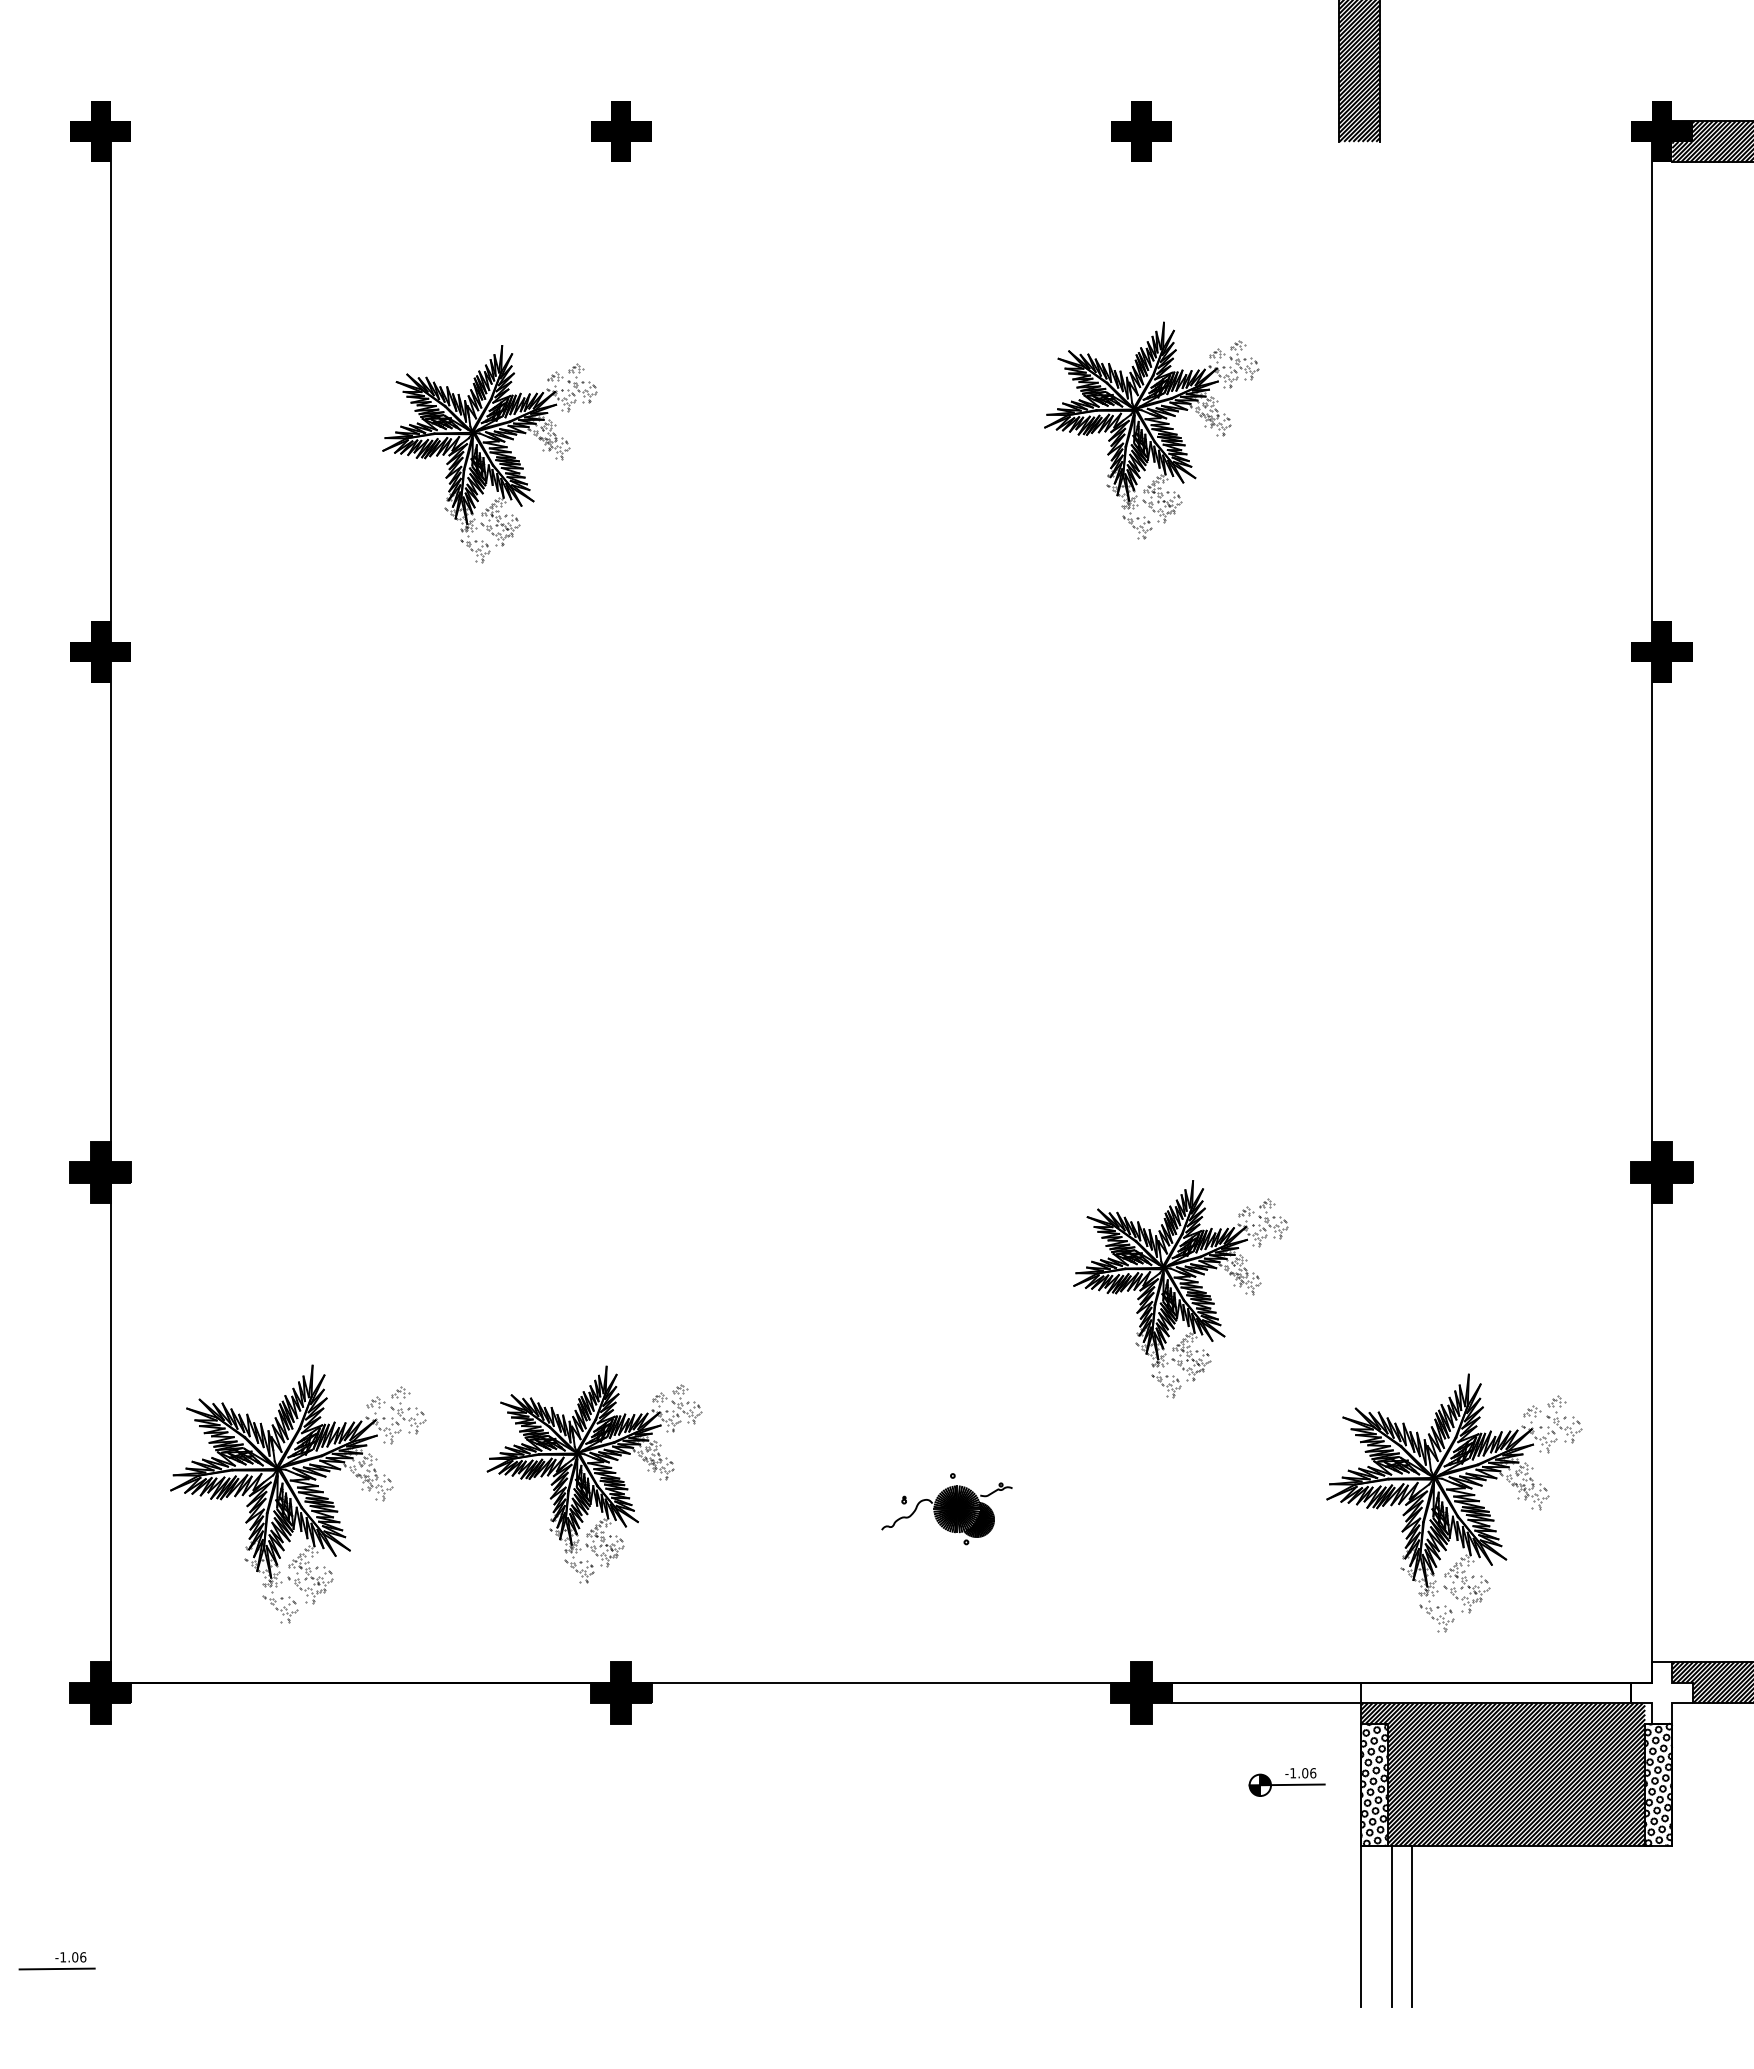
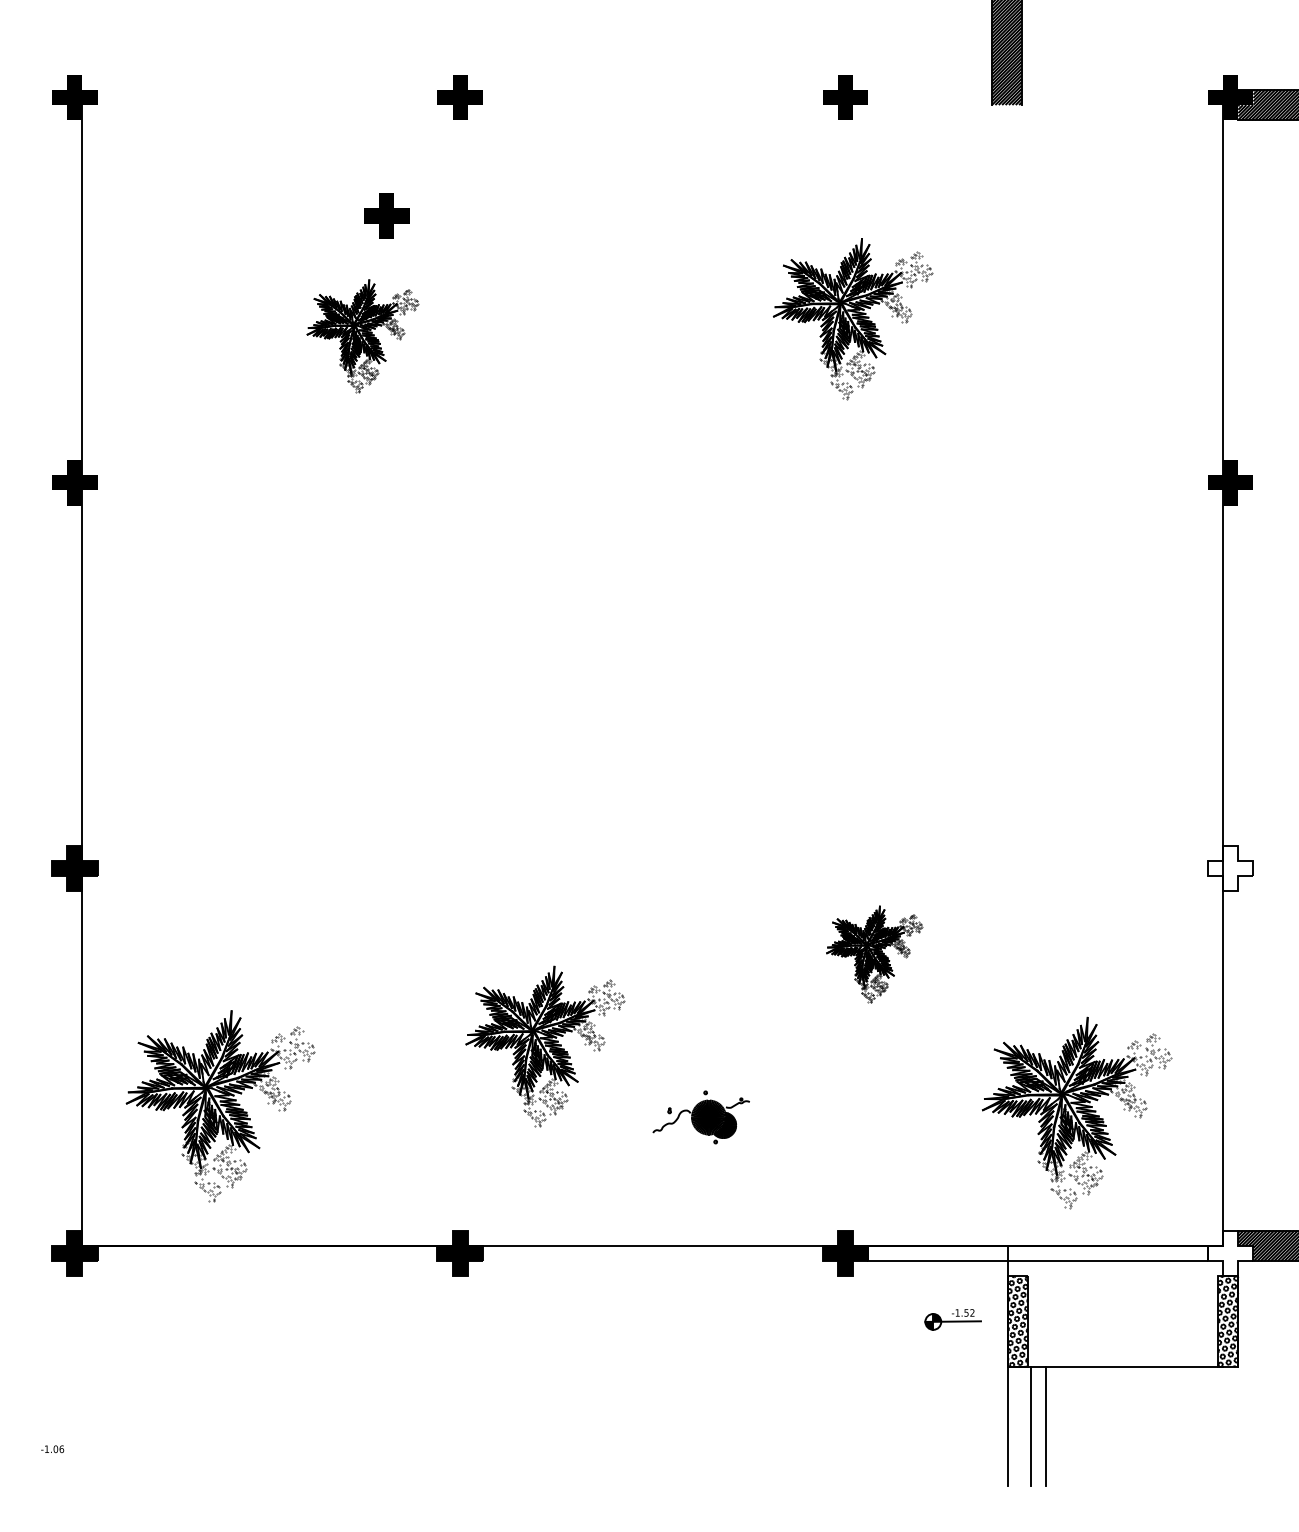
part: (522, 291) -> (387, 215), added
part: (489, 454) -> (362, 336), size x0.7
fill: (1661, 1172) -> (1230, 868), removed
part: (1180, 1289) -> (874, 954), size x0.6
part: (594, 1474) -> (545, 1046), moved
text: (1309, 1773) -> (969, 1313), -1.06 -> -1.52
hatch: (1503, 1774) -> (1113, 1313), removed
line: (56, 1968) -> (42, 1457), removed

